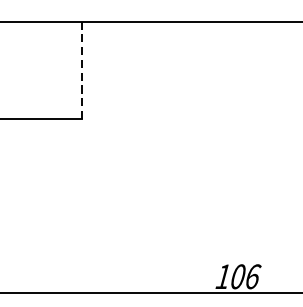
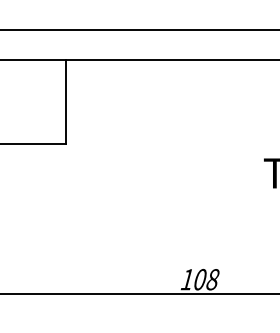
line: (82, 70) -> (66, 102), dashed -> solid
text: (253, 276) -> (213, 279), 106 -> 108

